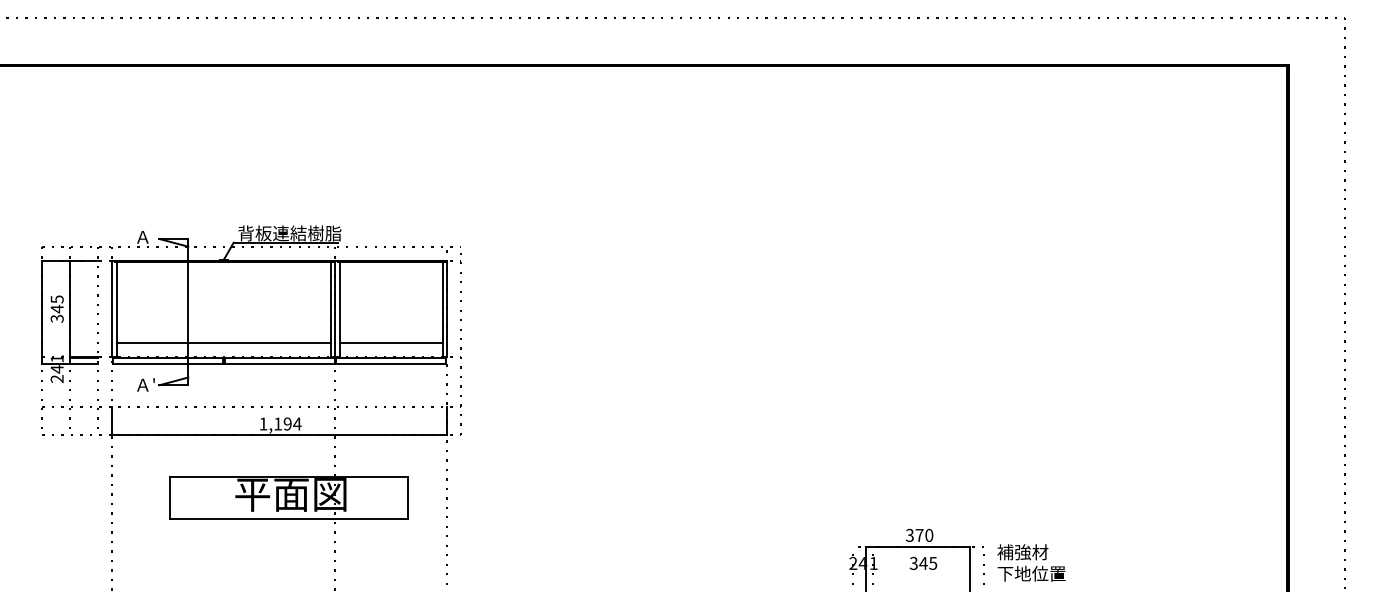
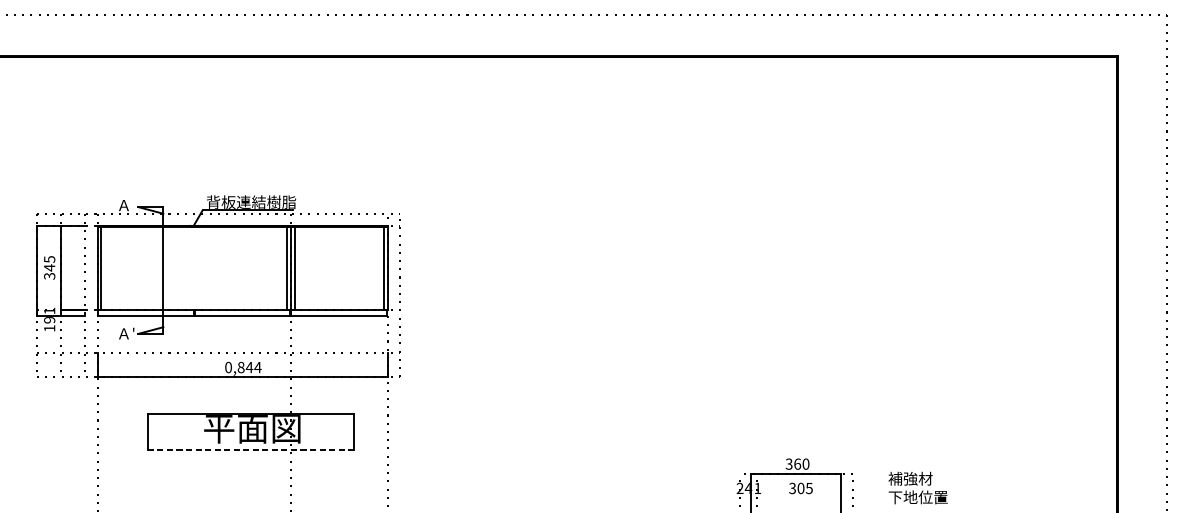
line: (223, 342) -> (193, 296), removed
line: (390, 342) -> (338, 296), removed
text: (56, 373) -> (49, 323), 24 -> 19
text: (275, 423) -> (238, 367), 1,194 -> 0,844
line: (288, 519) -> (250, 450), solid -> dashed
text: (919, 534) -> (797, 463), 370 -> 360
text: (923, 562) -> (800, 487), 345 -> 305
text: (1031, 562) -> (918, 487), moved

